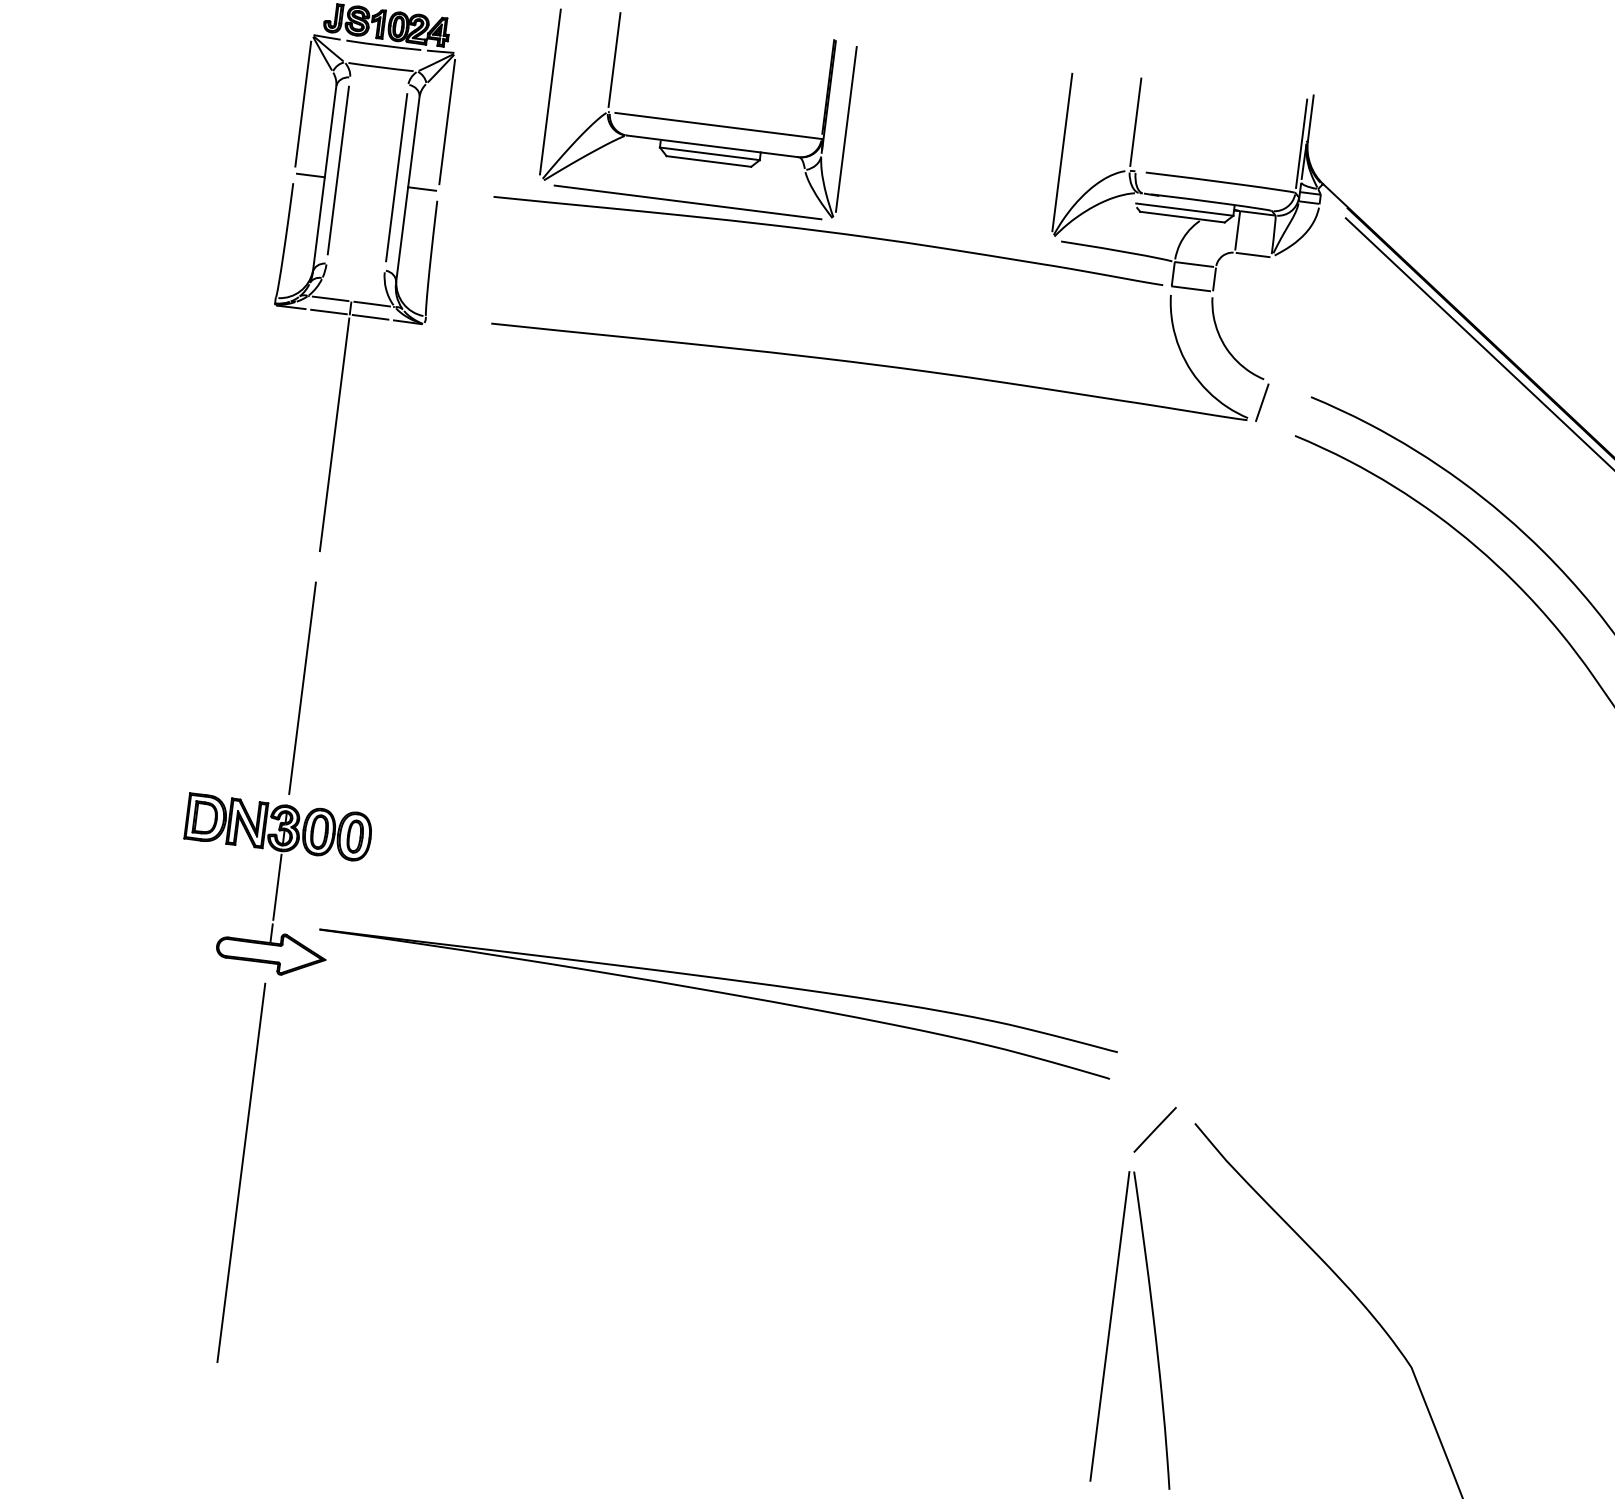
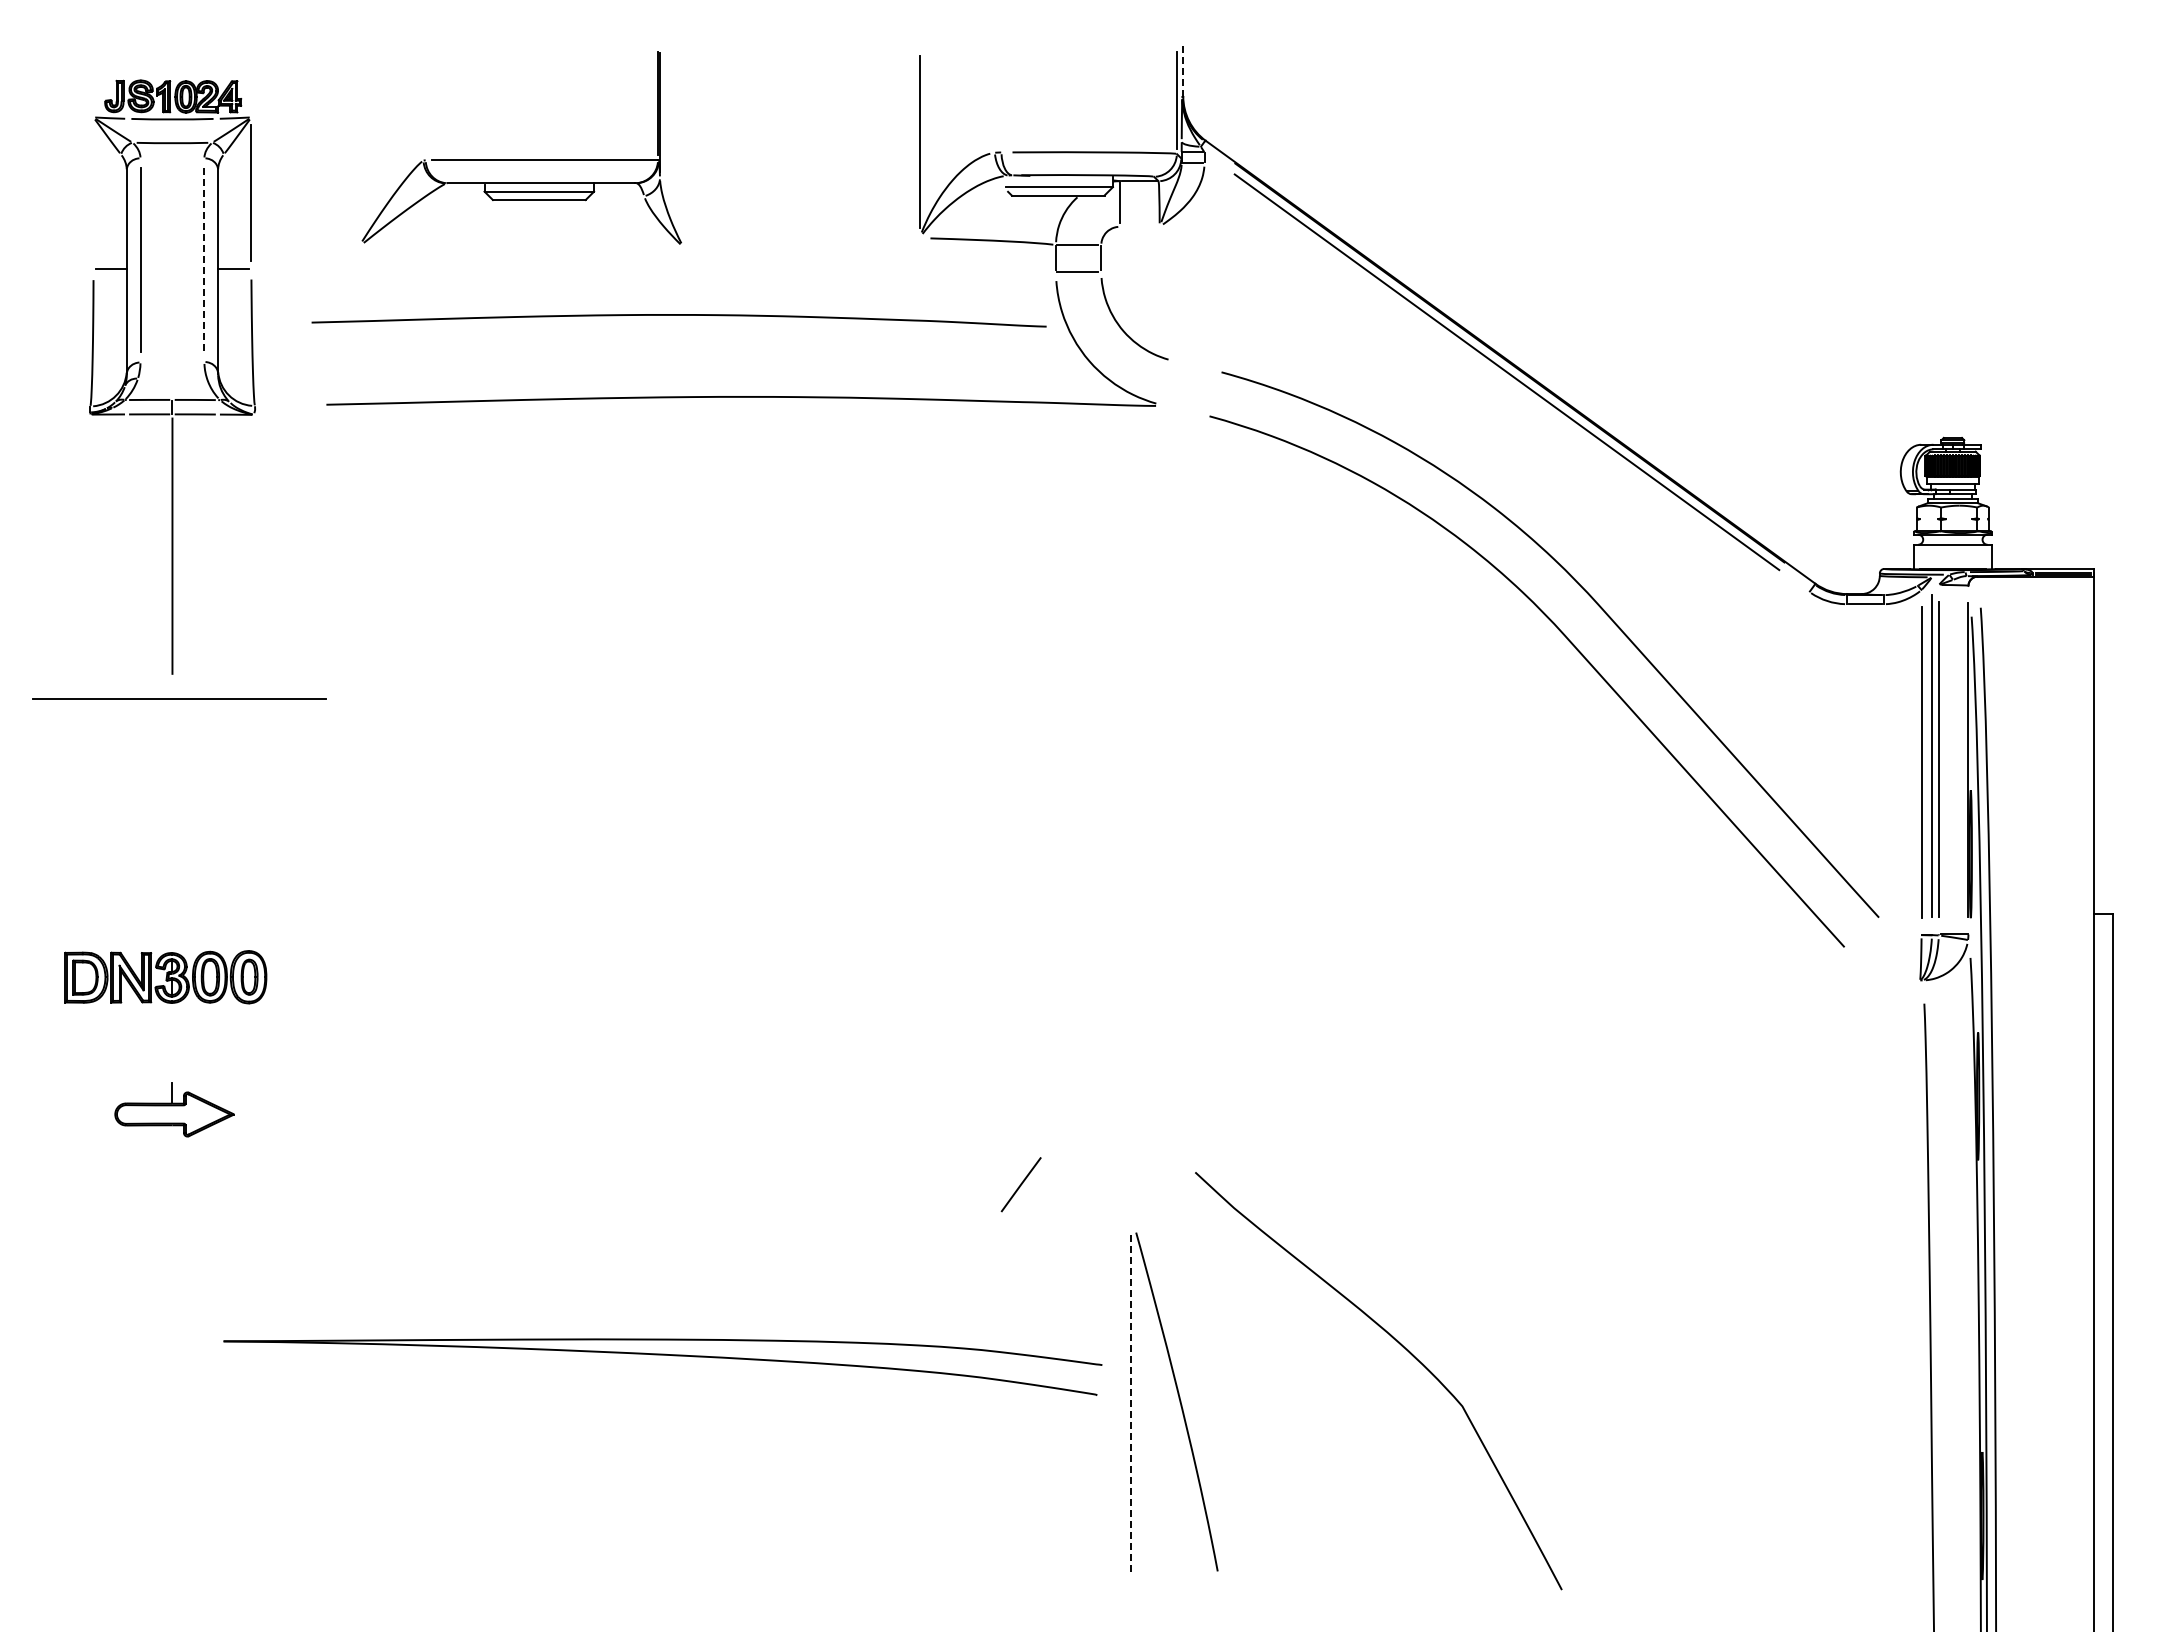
line: (614, 59) -> (423, 102), removed
line: (550, 91) -> (358, 146), removed
line: (303, 104) -> (93, 193), removed
line: (1310, 118) -> (1183, 71), solid -> dashed
line: (1135, 122) -> (994, 99), removed
line: (846, 129) -> (683, 146), removed
line: (396, 178) -> (204, 260), solid -> dashed
line: (688, 201) -> (179, 698), moved
curve: (828, 232) -> (678, 315), moved
line: (1253, 254) -> (1139, 226), removed
line: (1262, 402) -> (1169, 384), removed
line: (302, 688) -> (172, 824), removed
line: (277, 887) -> (172, 1042), removed
part: (717, 992) -> (662, 1355), moved
line: (1154, 1129) -> (1020, 1184), moved
line: (241, 1172) -> (172, 1355), removed
line: (1110, 1325) -> (1131, 1402), solid -> dashed

